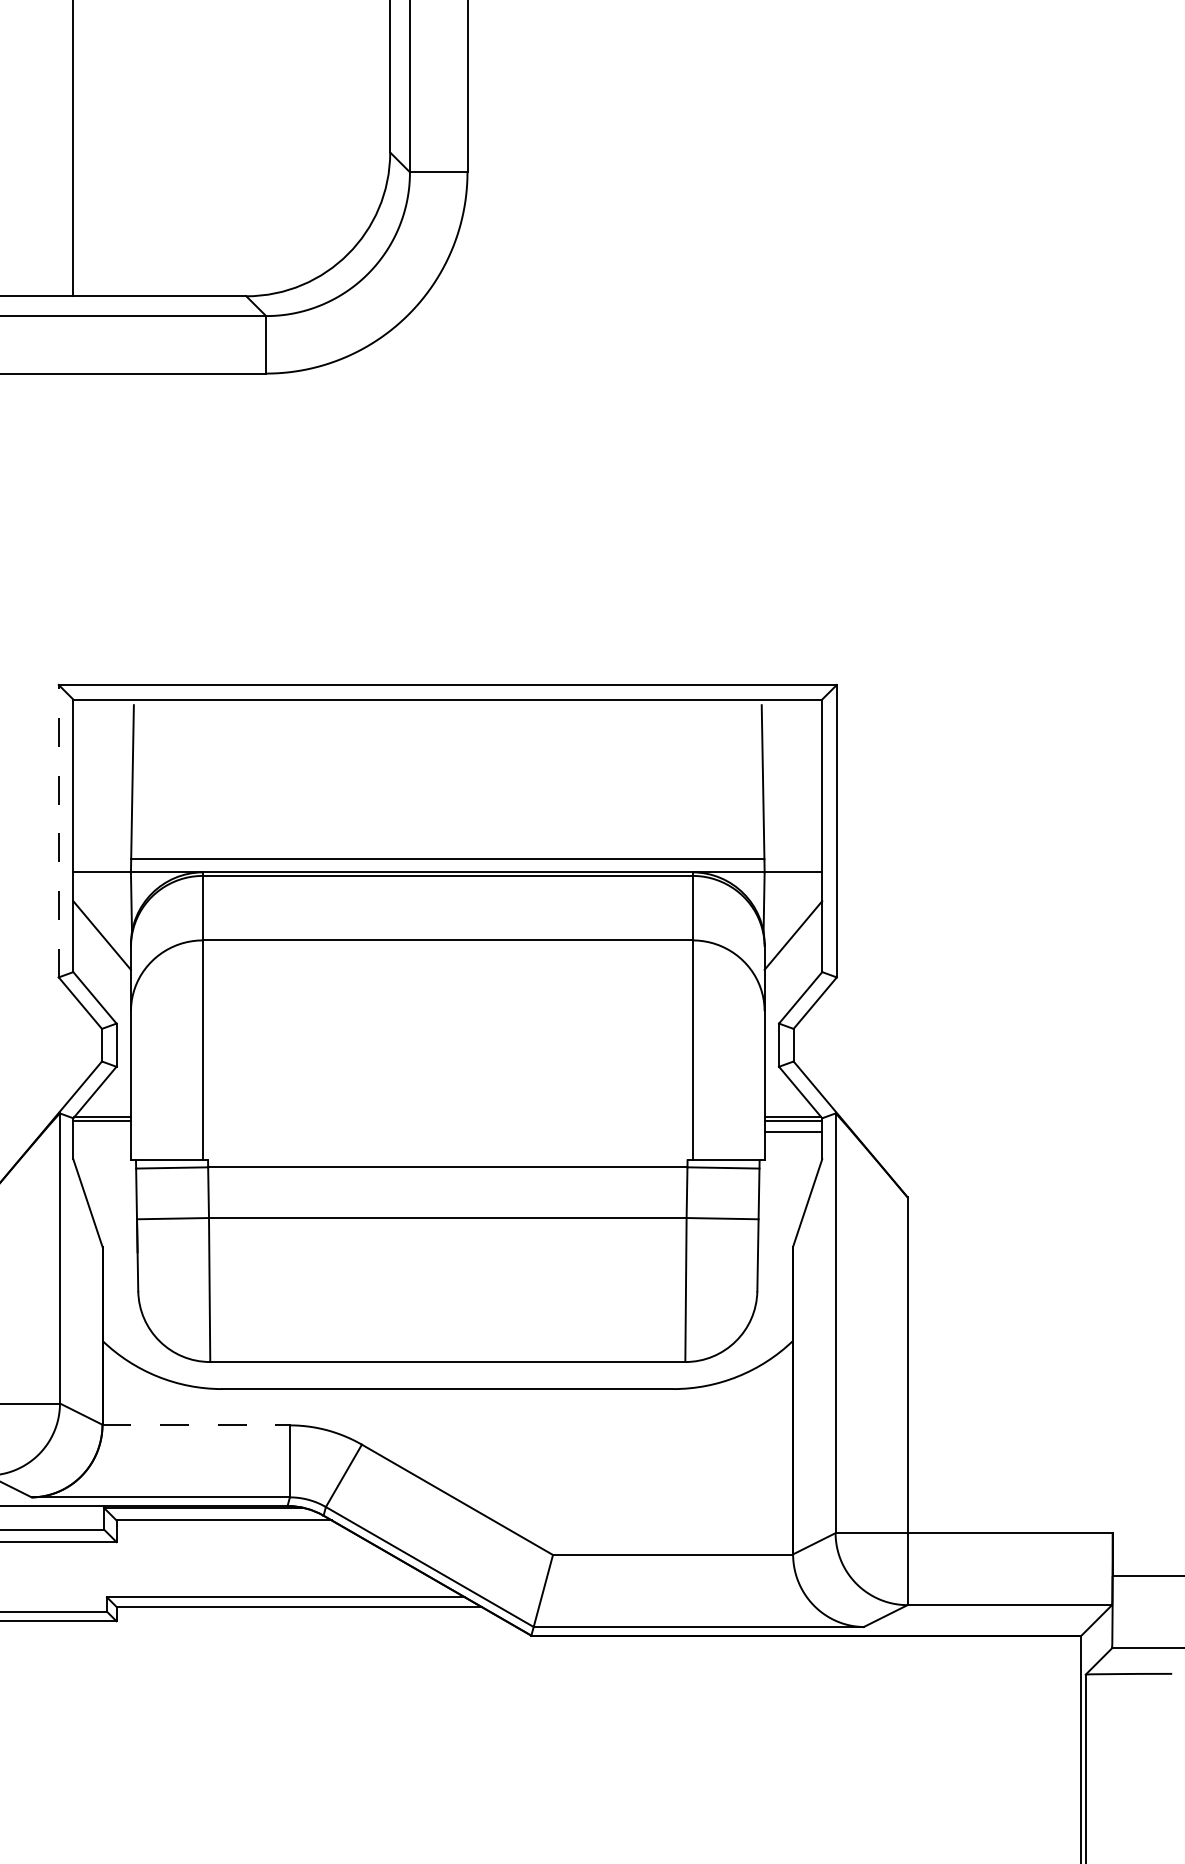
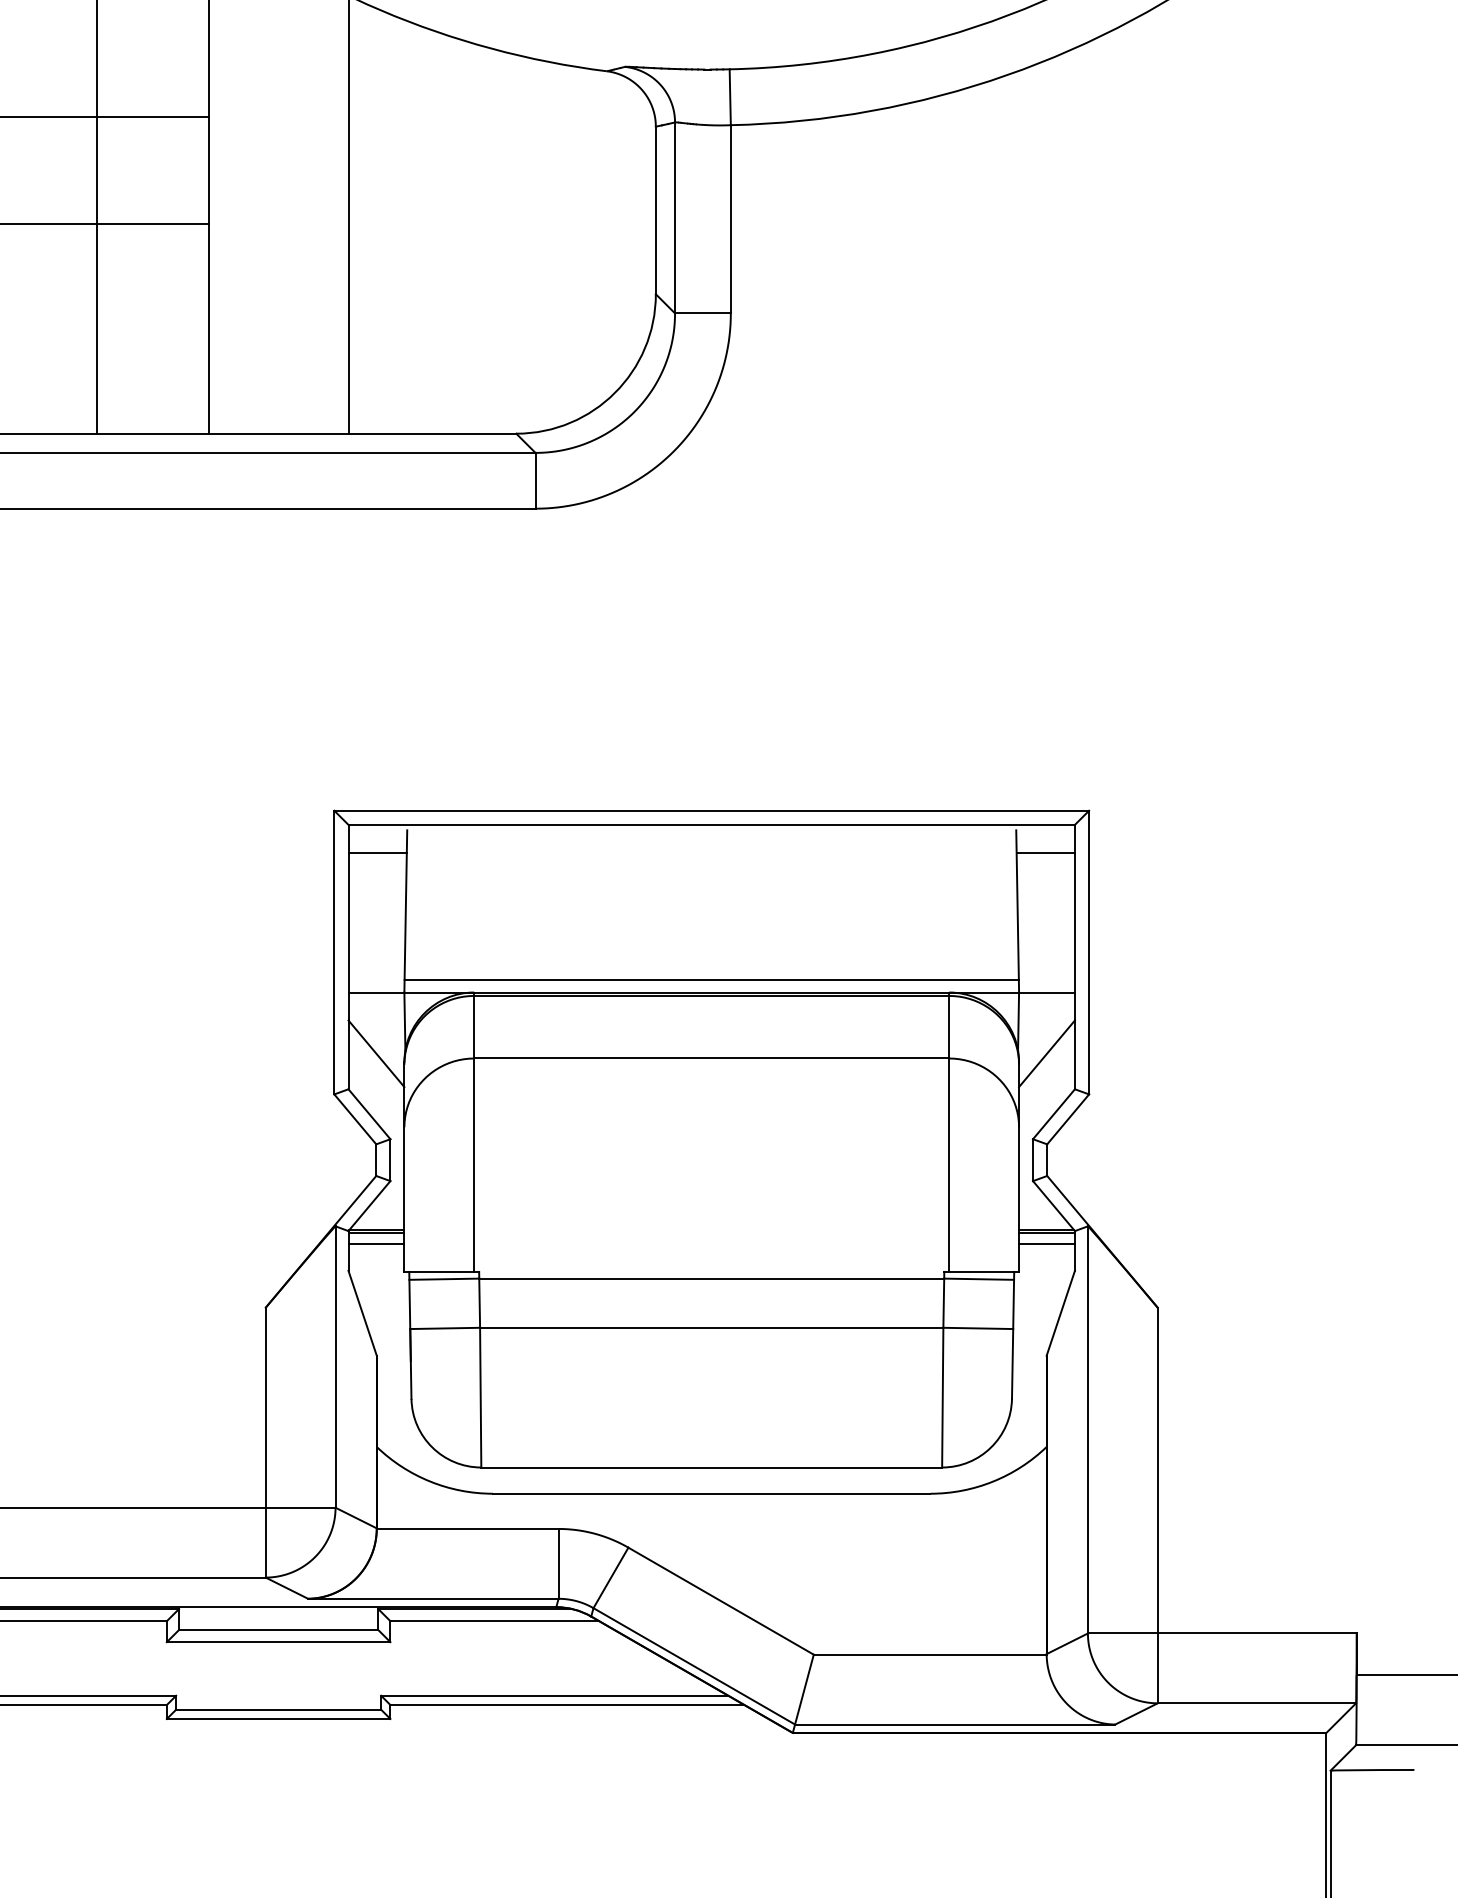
line: (103, 728) -> (377, 852), added
line: (791, 728) -> (1045, 852), added
line: (58, 831) -> (334, 952), dashed -> solid
line: (102, 1131) -> (376, 1243), added
line: (196, 1424) -> (467, 1528), dashed -> solid

